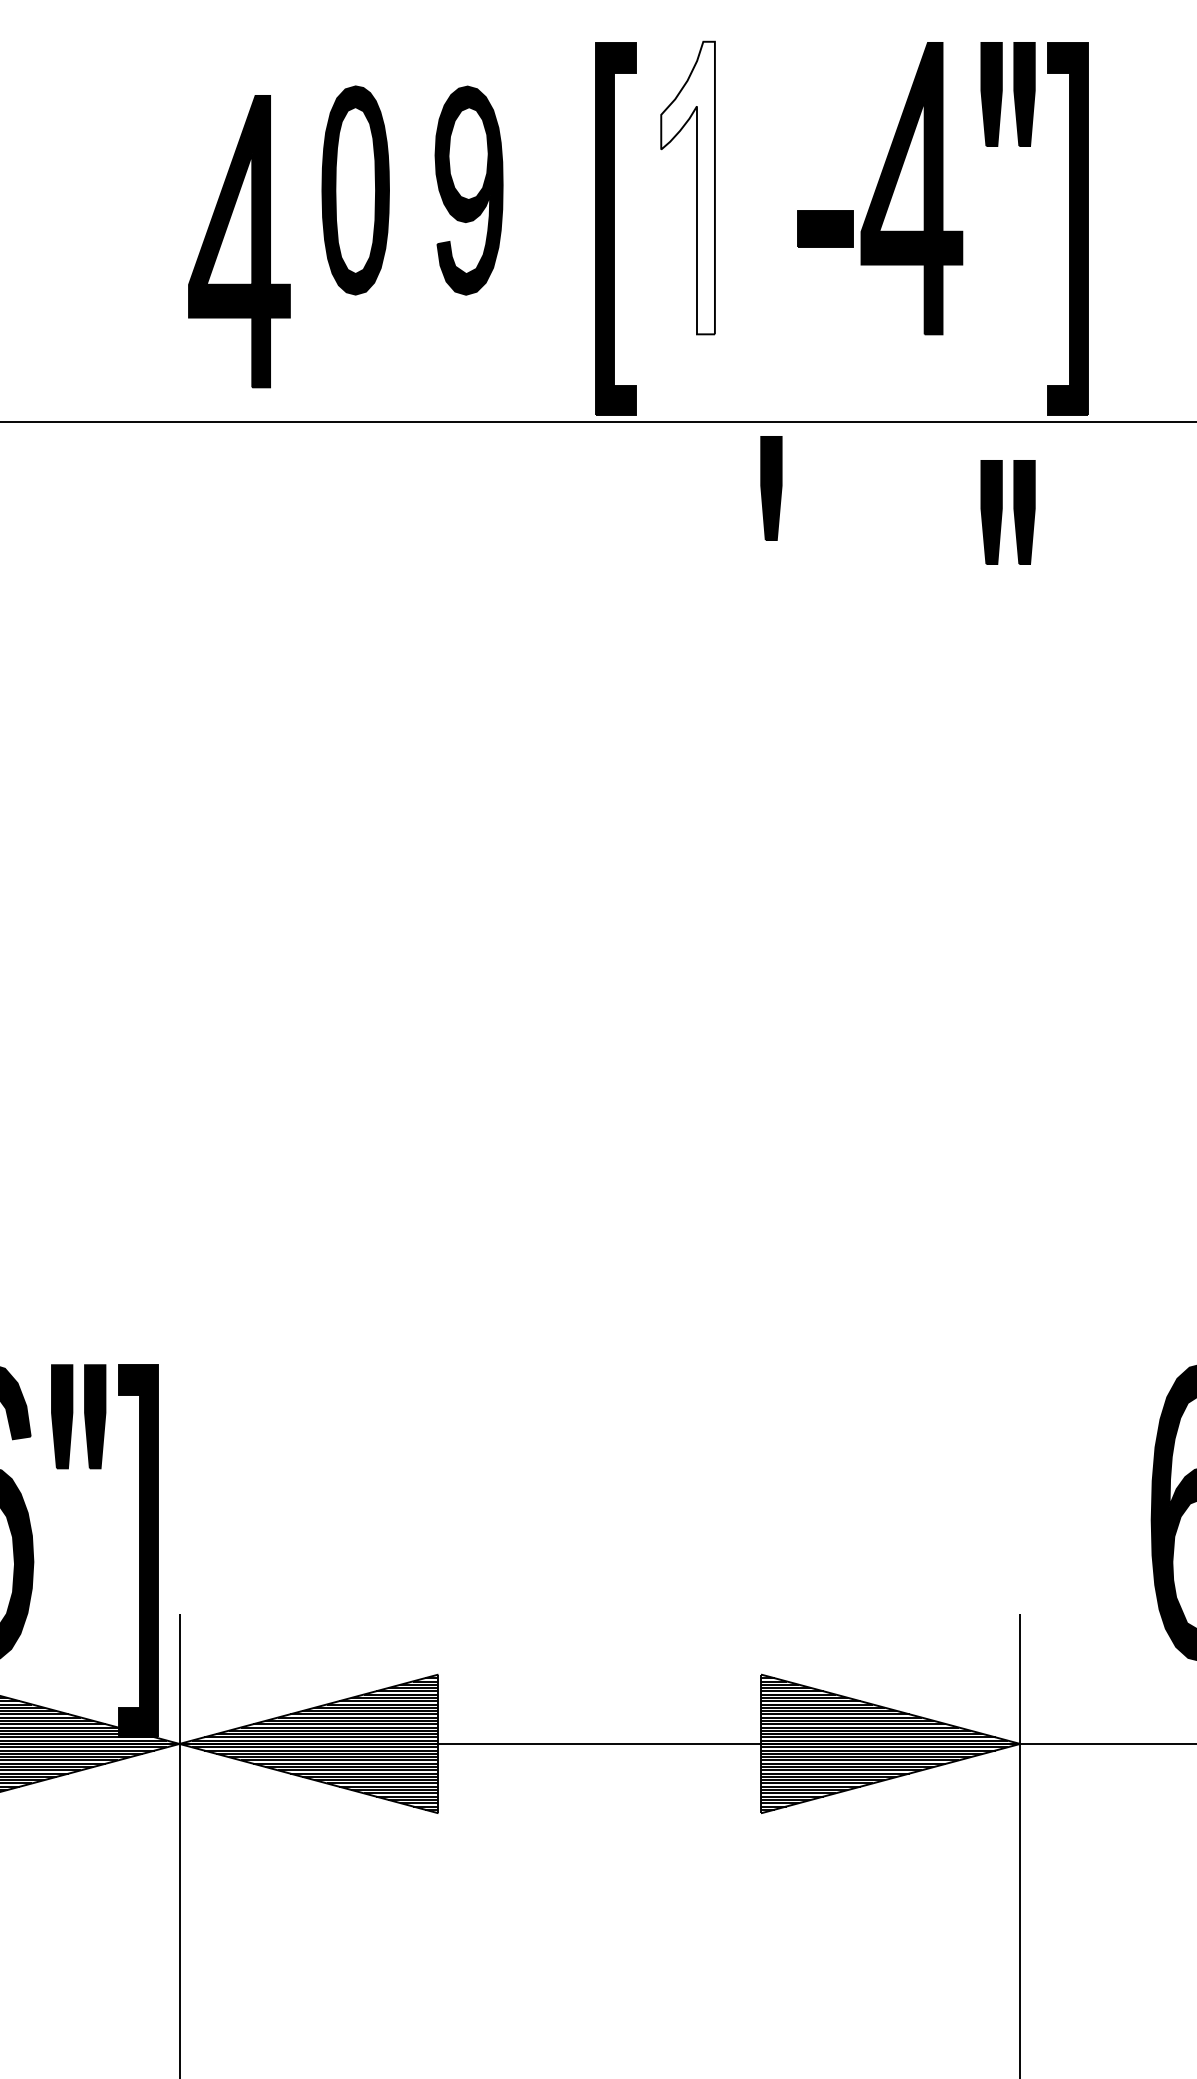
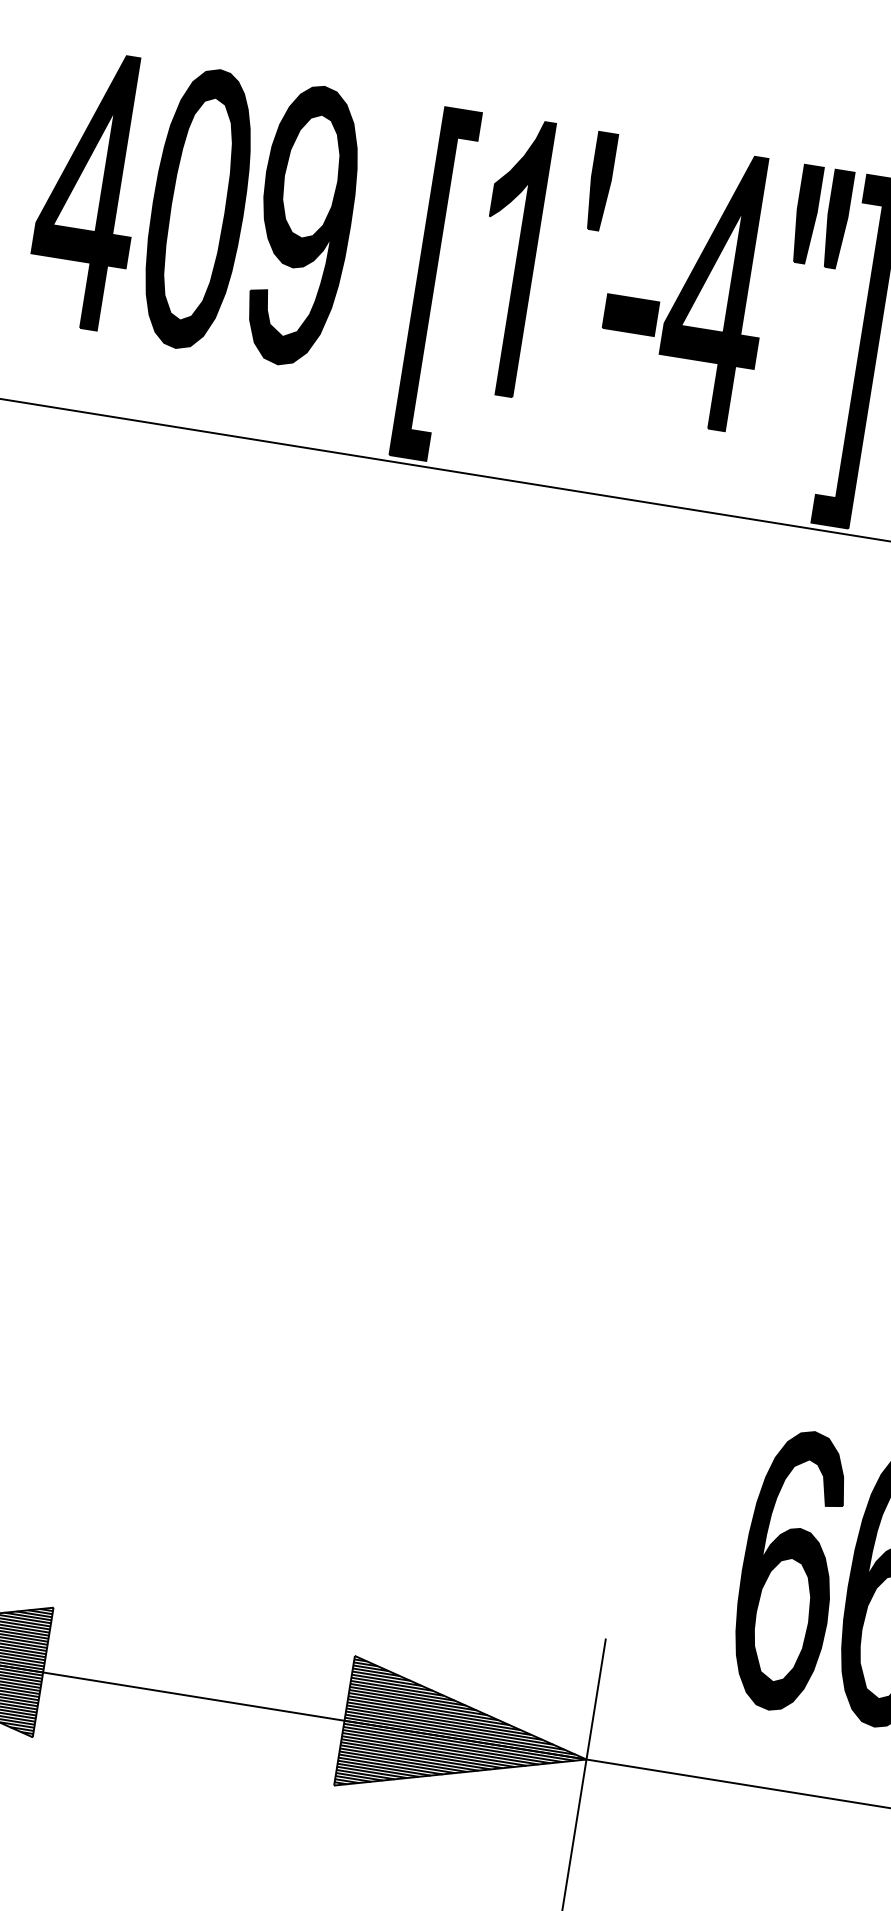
fill: (687, 187) -> (508, 255), added
part: (355, 190) -> (198, 209), size x1.43
part: (468, 190) -> (303, 225), size x1.43
part: (239, 241) -> (90, 189), moved
part: (771, 488) -> (601, 181), moved
part: (1007, 512) -> (758, 607), removed

